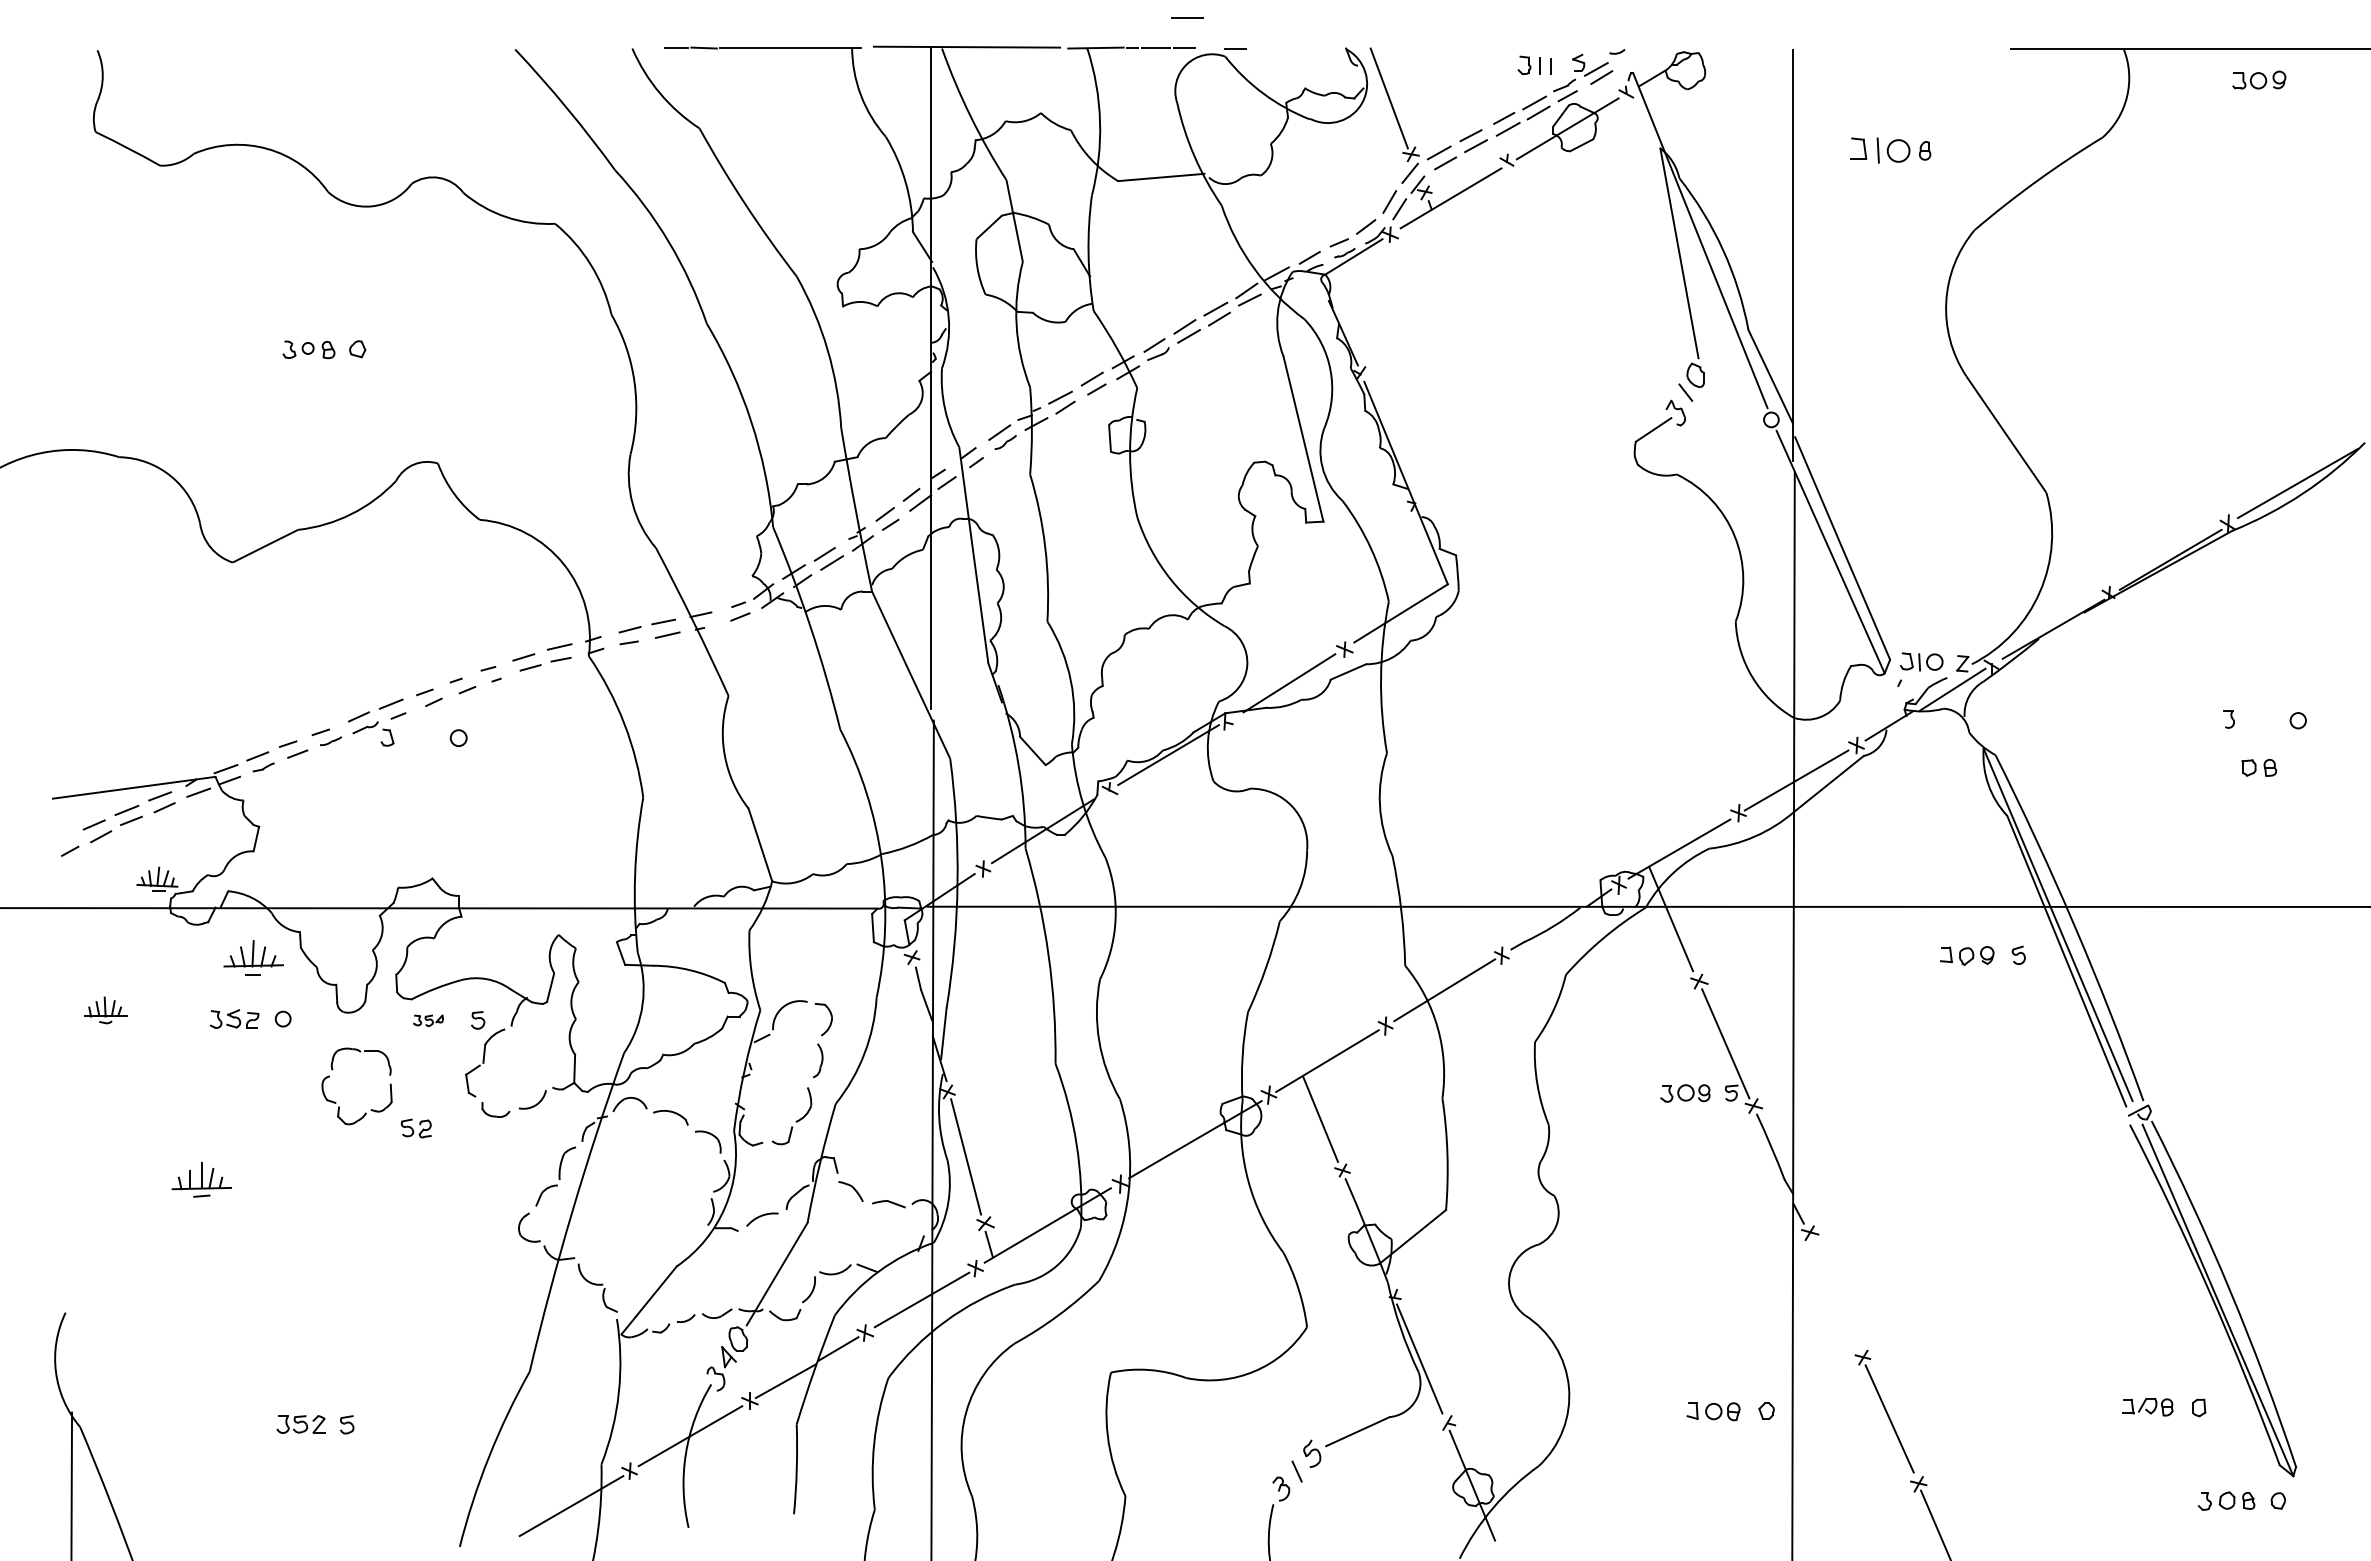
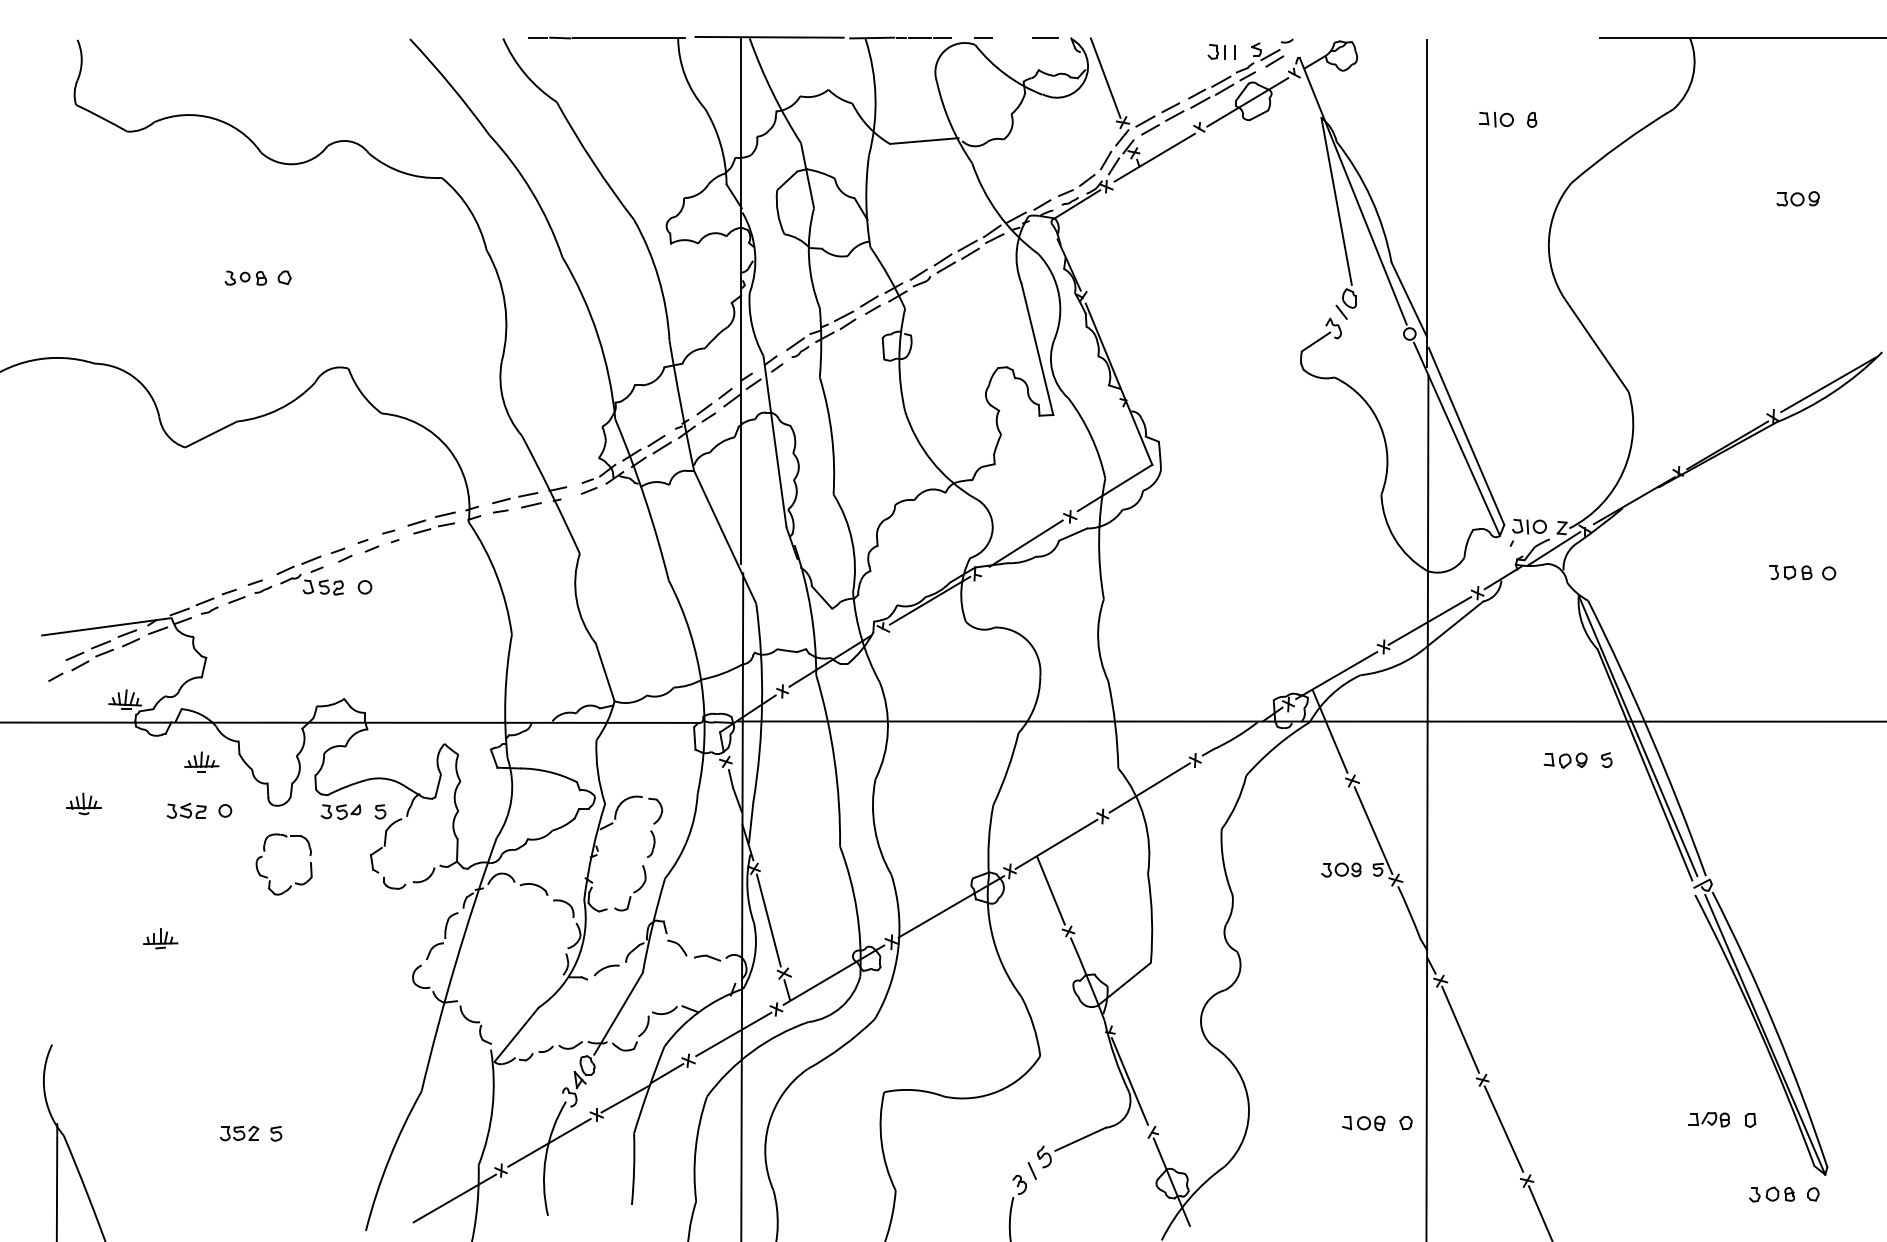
line: (1187, 17) -> (1045, 38), moved
part: (2259, 79) -> (1798, 198), moved
part: (1879, 150) -> (1495, 119), size x0.71
part: (2259, 767) -> (1798, 572), moved
part: (253, 957) -> (201, 761), size x0.71
part: (428, 1020) -> (341, 812), size x1.67
part: (415, 1128) -> (330, 587), moved
part: (201, 1179) -> (160, 938), size x0.71
line: (1835, 1294) -> (1460, 1030), added

